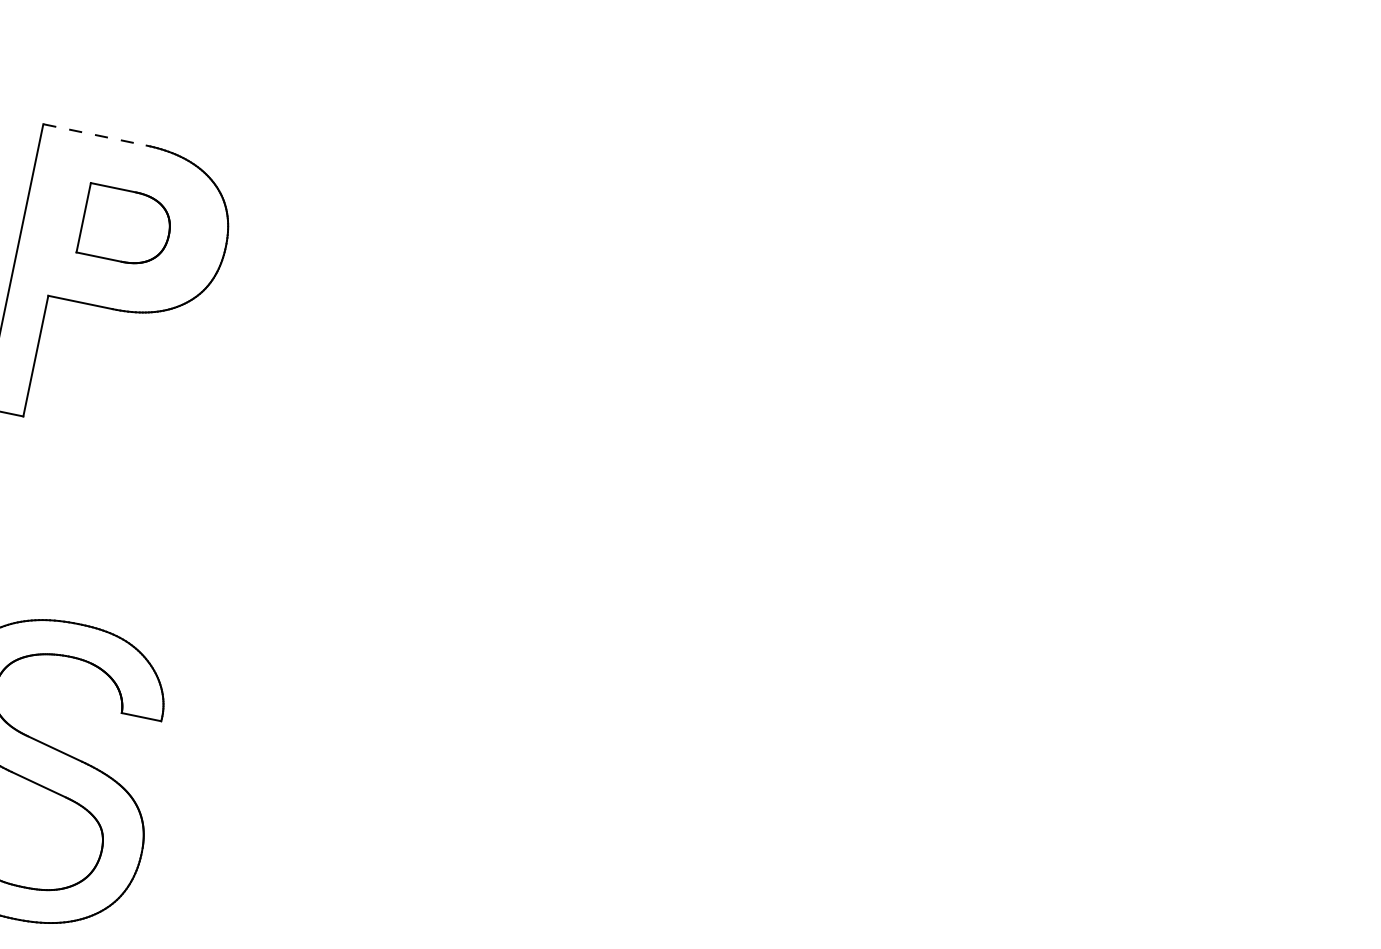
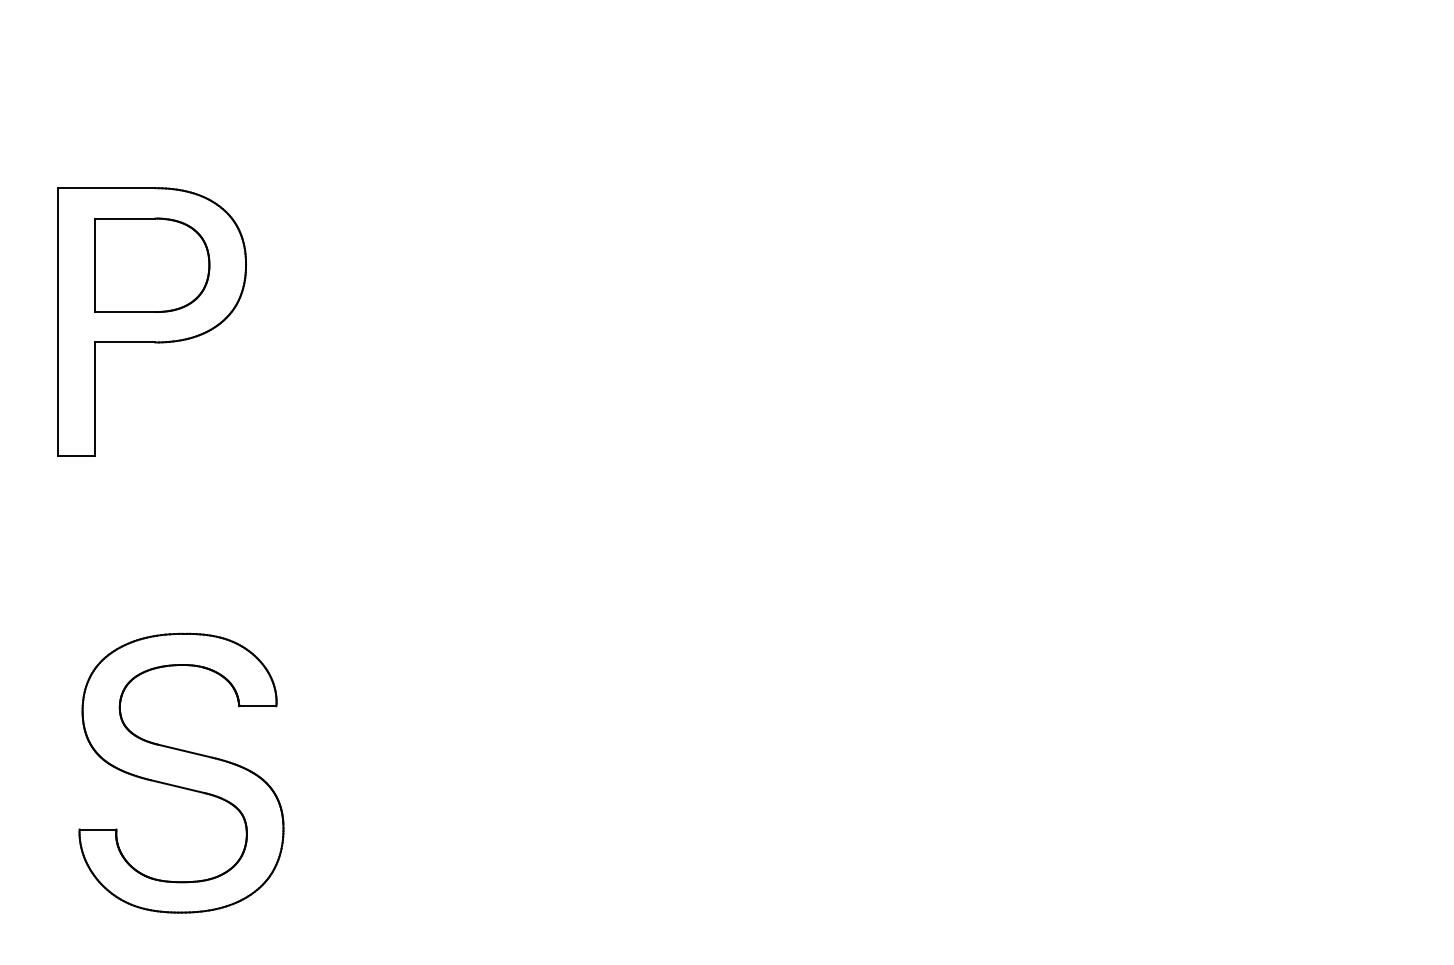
line: (94, 135) -> (106, 188), dashed -> solid
part: (126, 225) -> (152, 264), size x1.43

